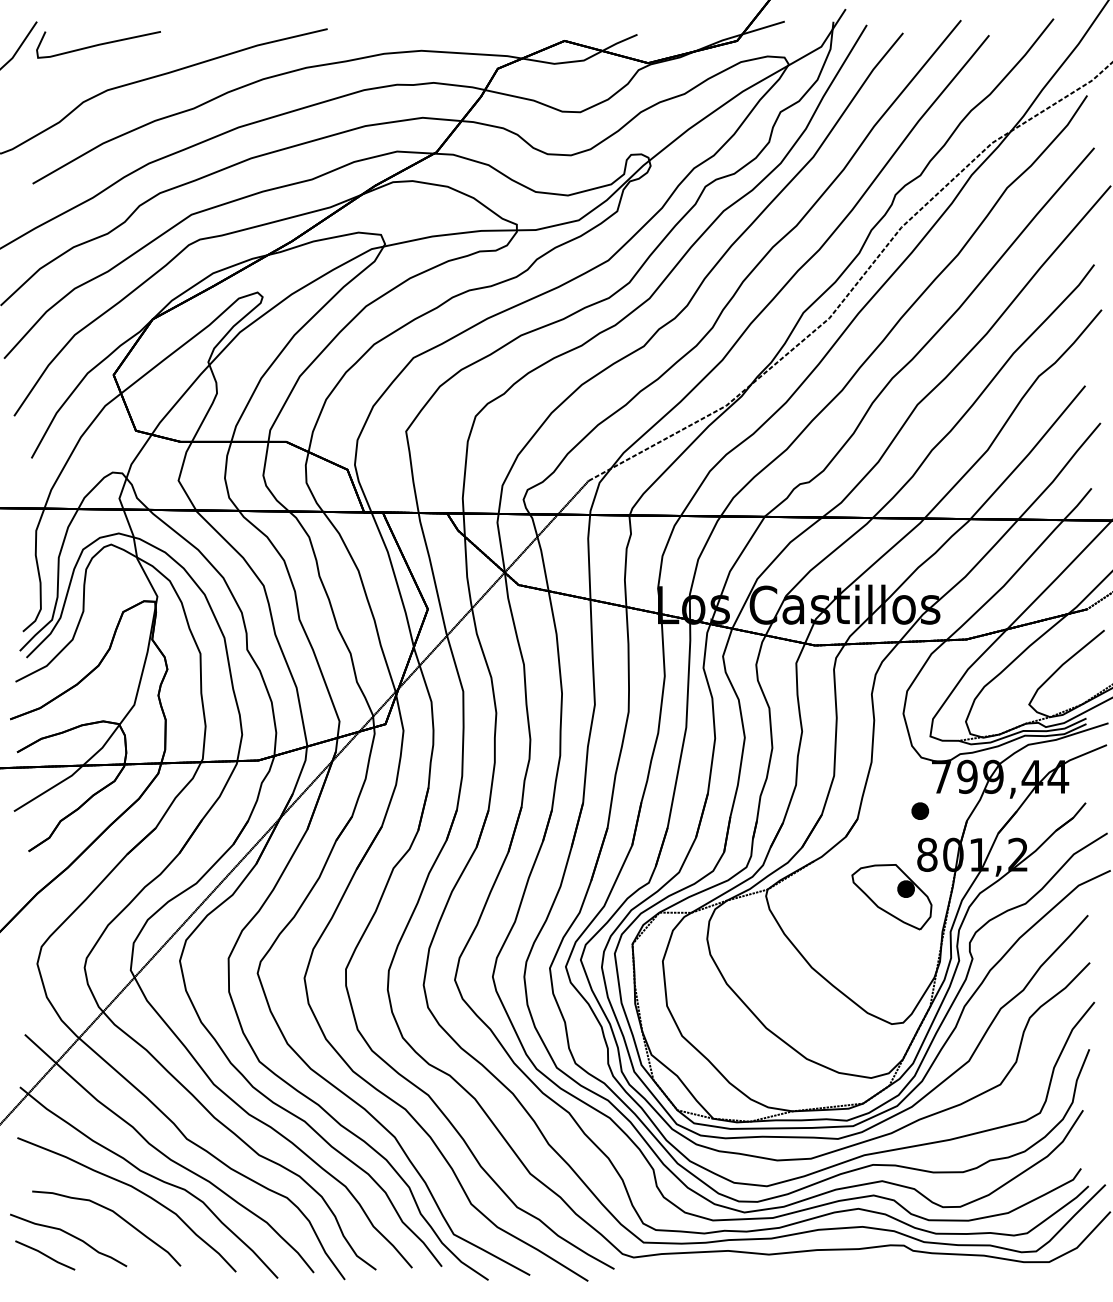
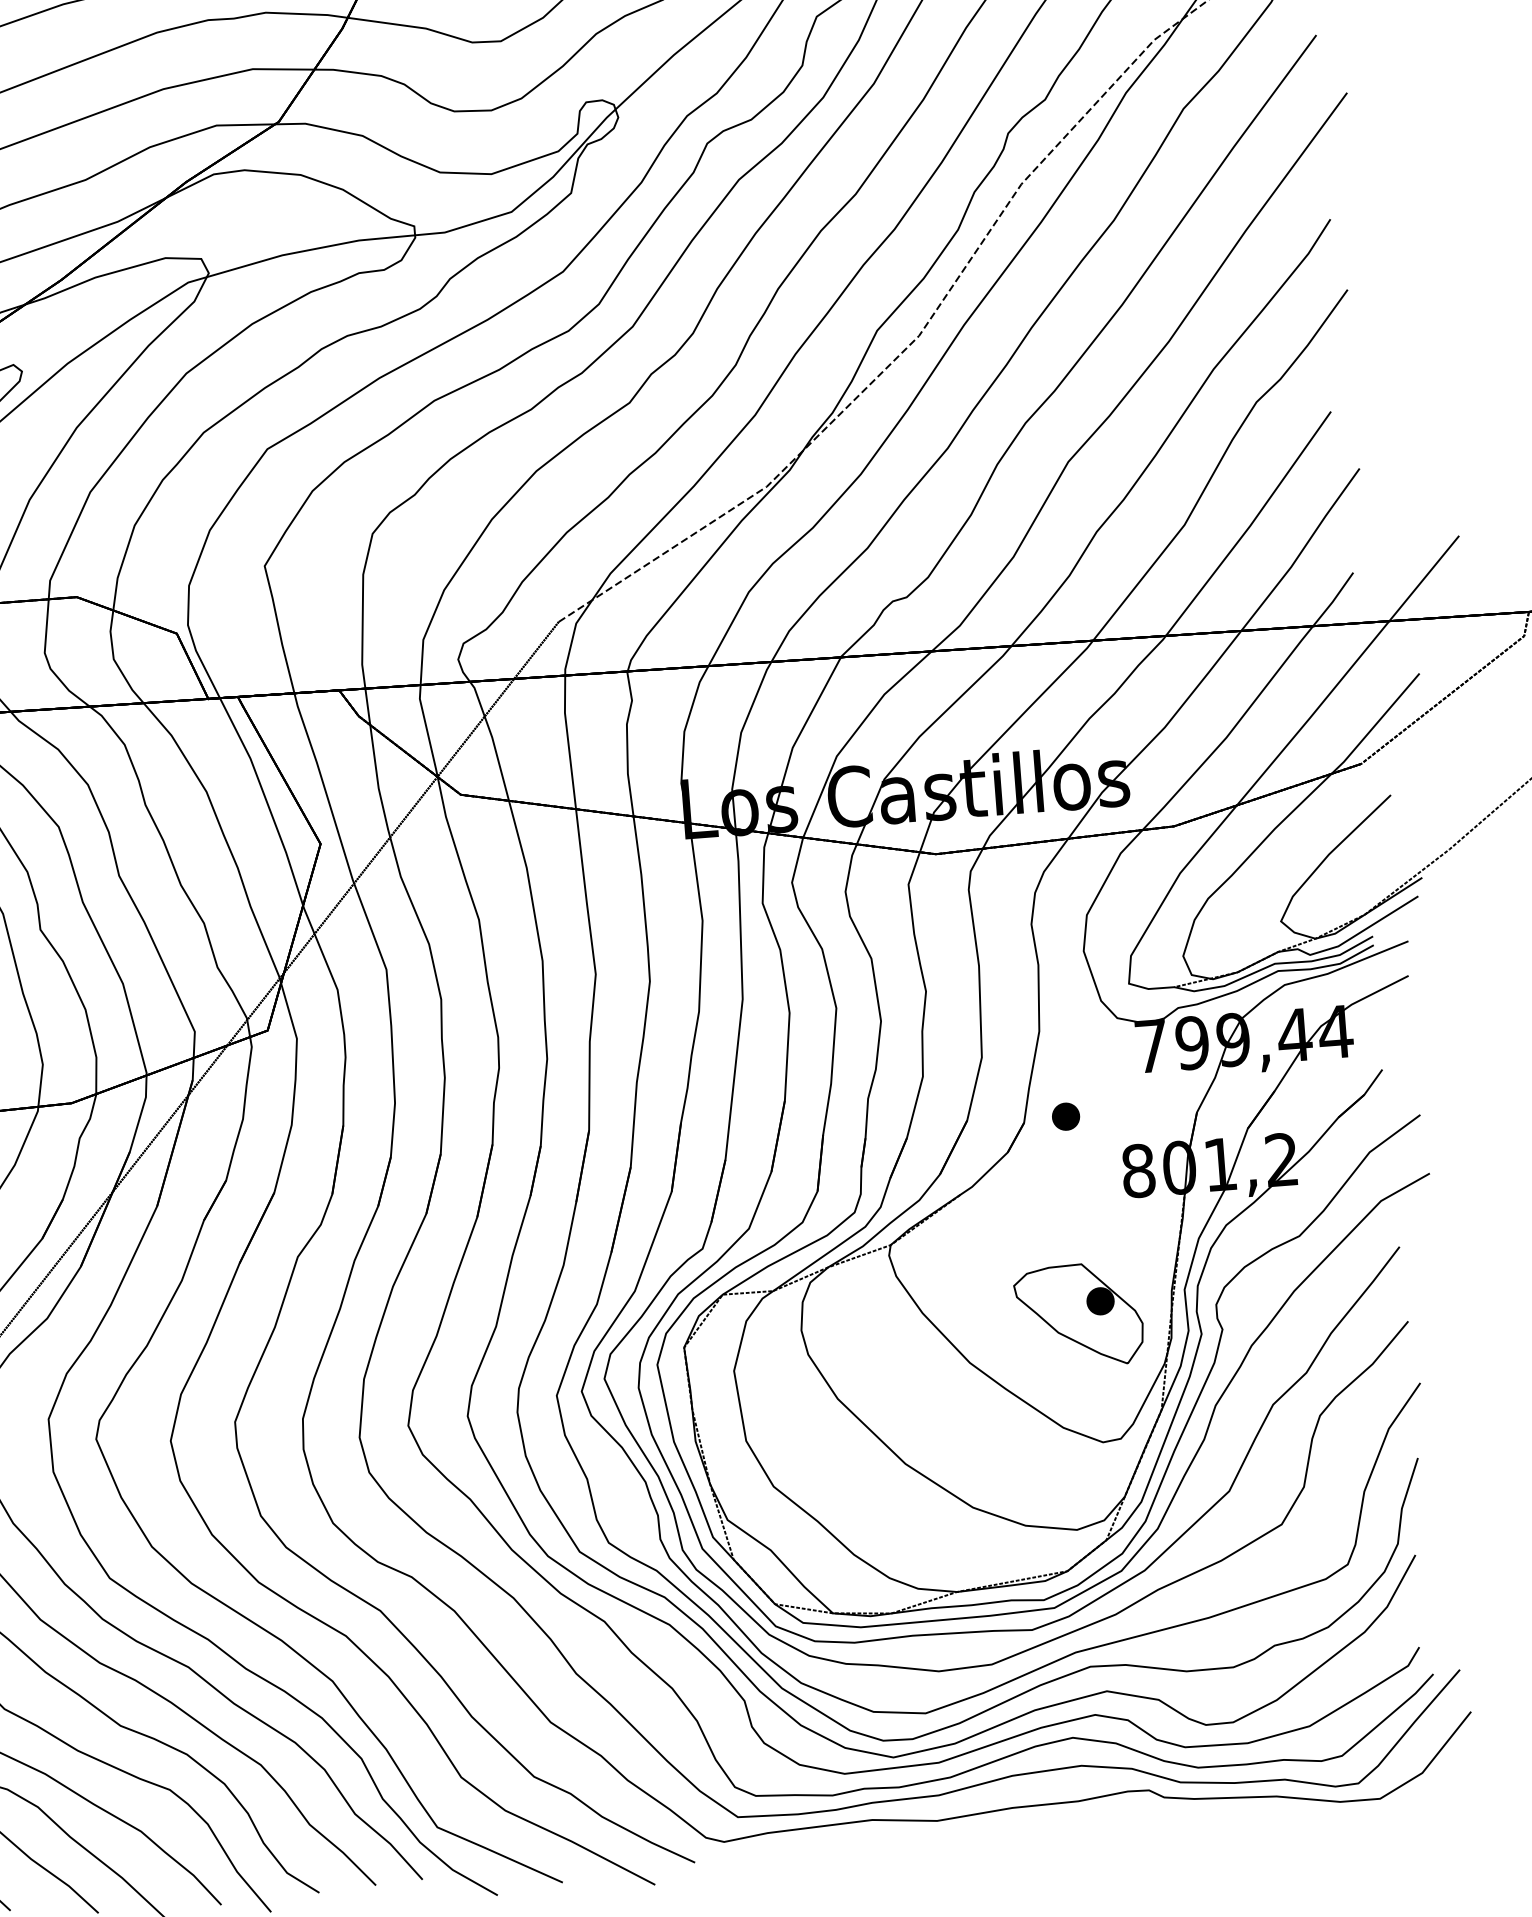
part: (920, 810) -> (1066, 1115), moved
part: (891, 897) -> (1078, 1316), moved

